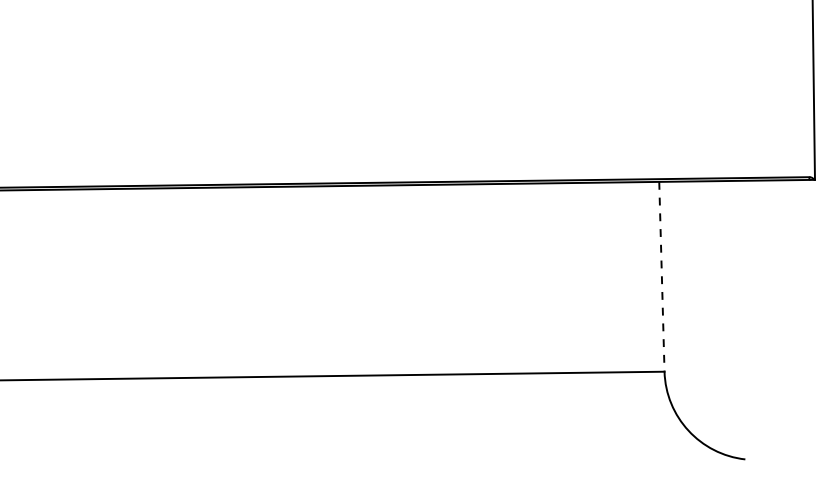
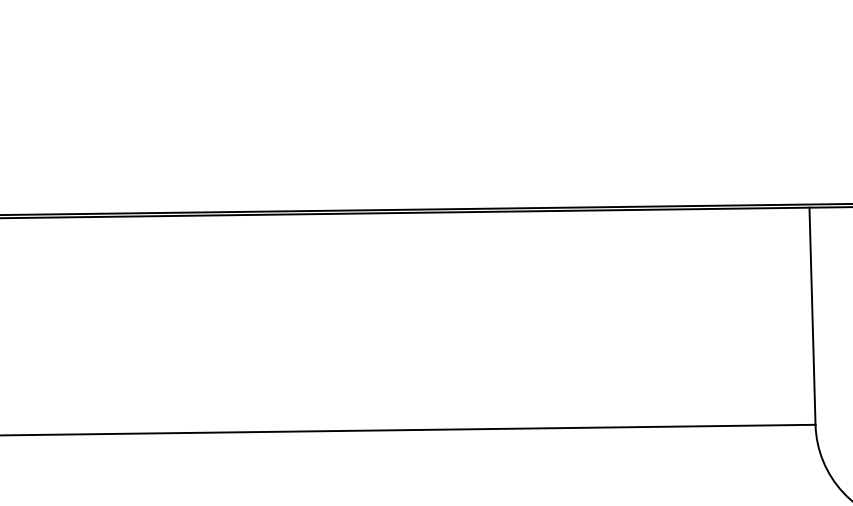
line: (661, 276) -> (812, 315), dashed -> solid

